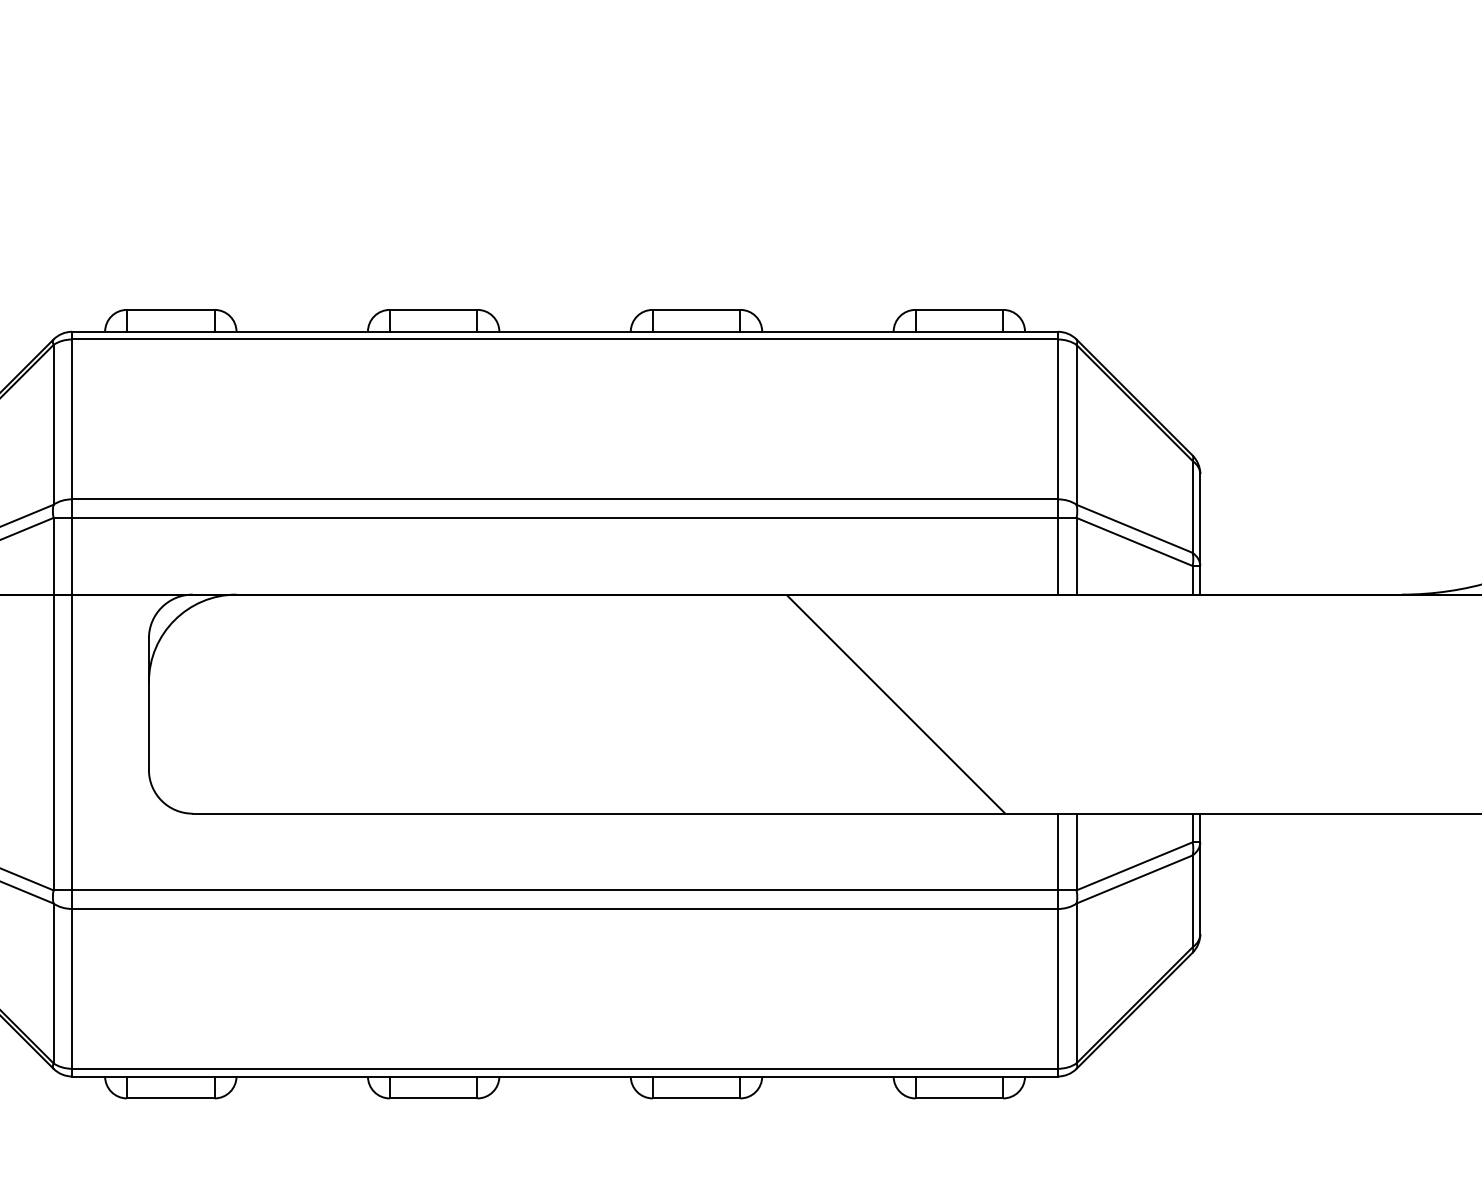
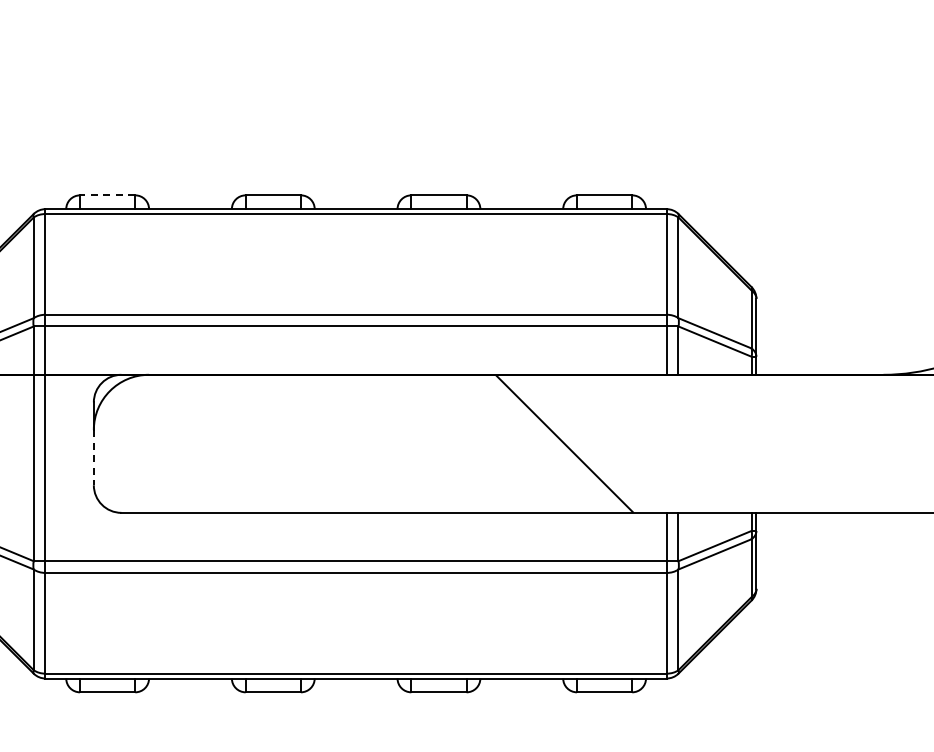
line: (170, 310) -> (107, 195), solid -> dashed
line: (148, 725) -> (93, 457), solid -> dashed

